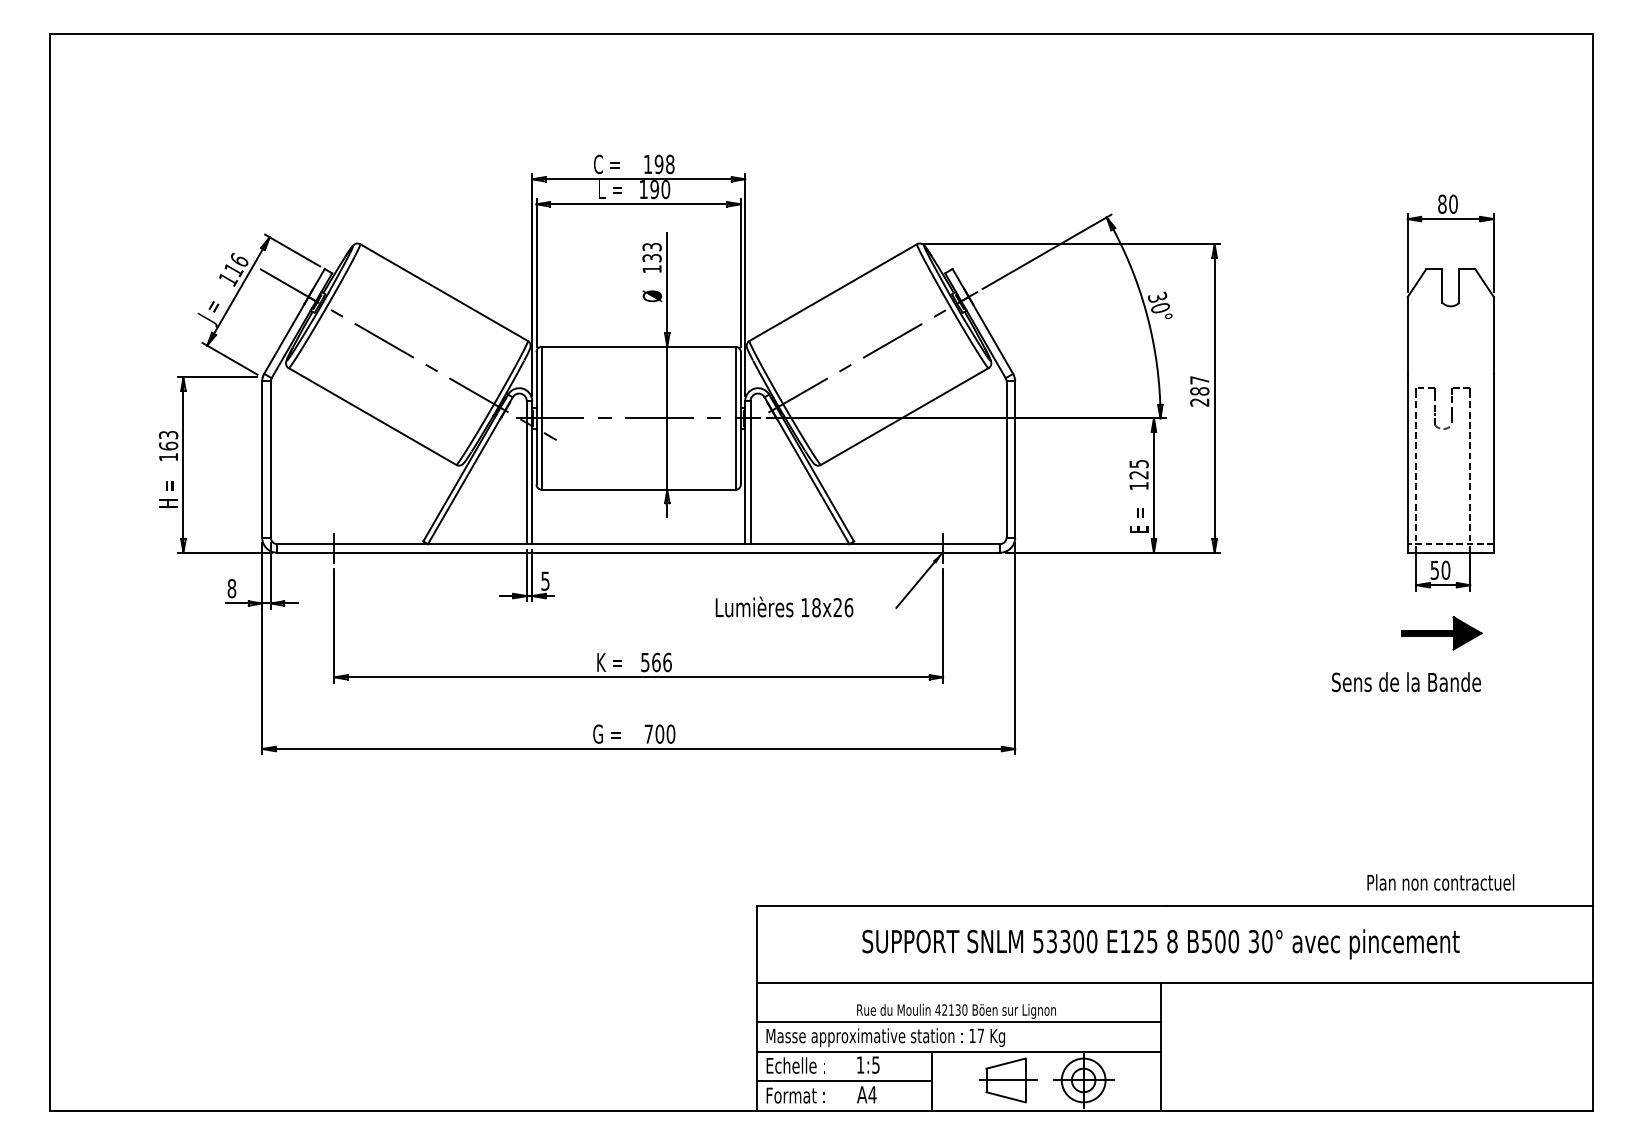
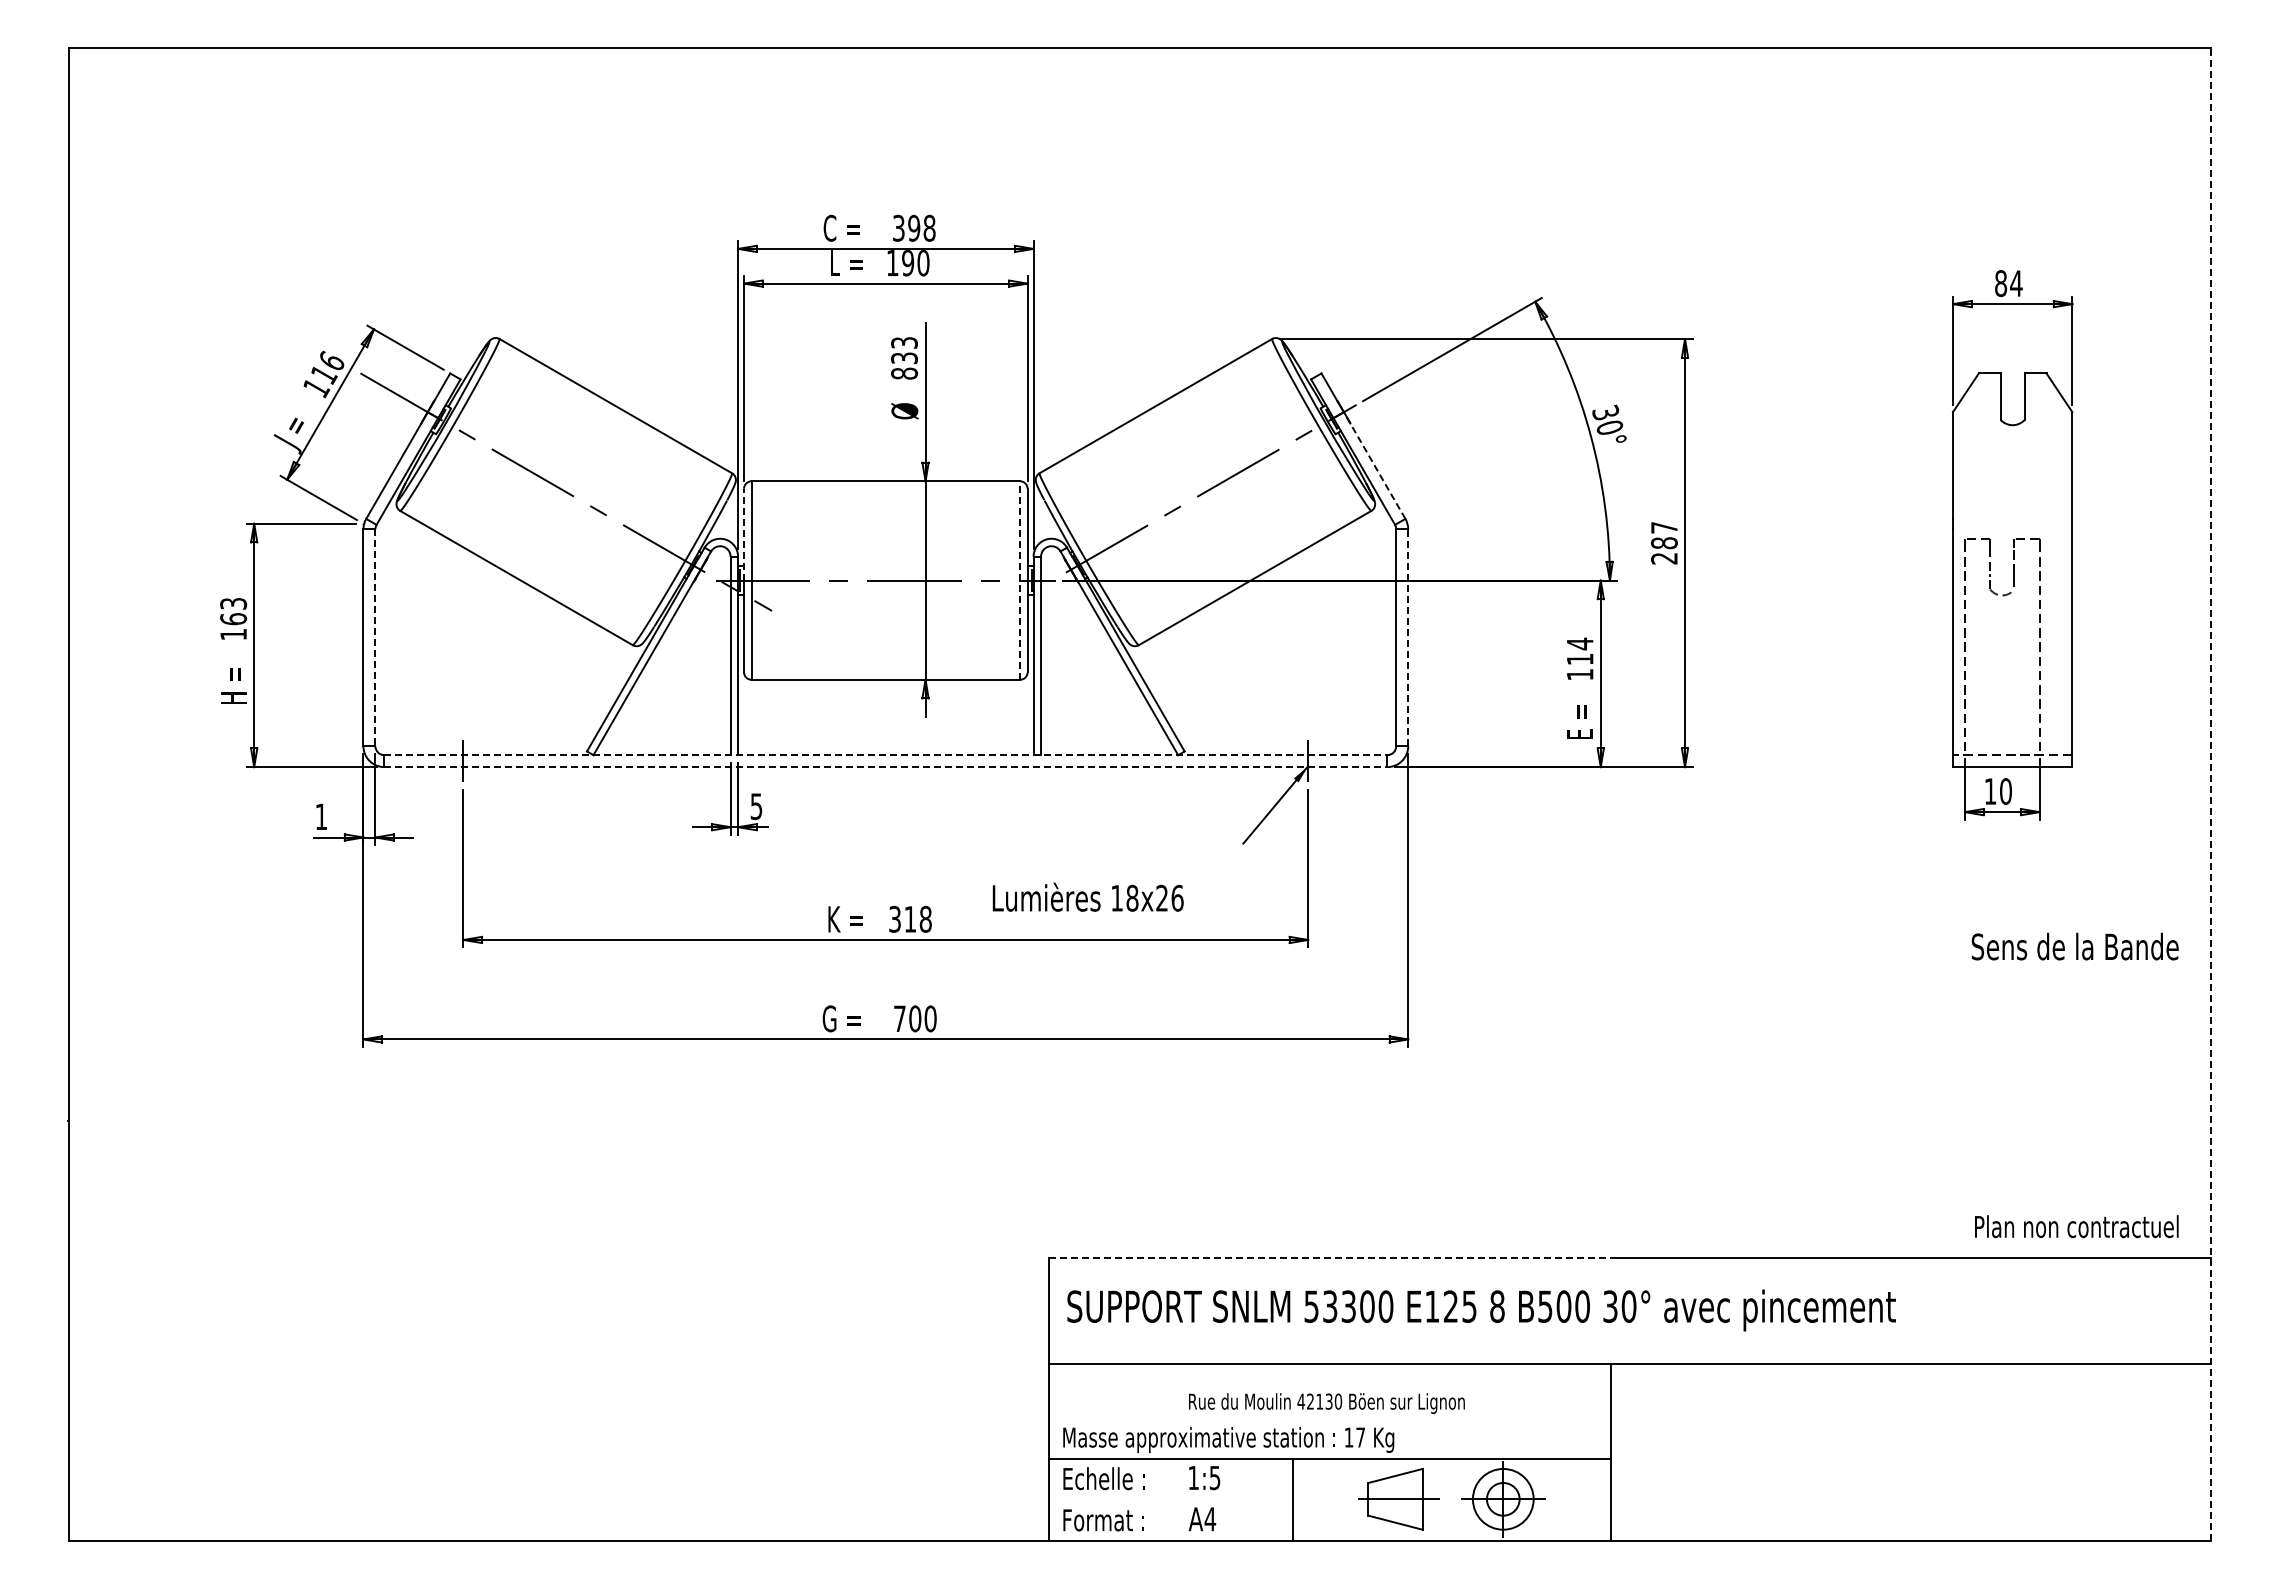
text: (647, 163) -> (898, 227), 198 -> 398
text: (1453, 204) -> (2016, 283), 80 -> 84
text: (652, 269) -> (904, 373), 133 -> 833
line: (990, 335) -> (1374, 465), solid -> dashed
line: (536, 385) -> (744, 534), solid -> dashed
line: (735, 418) -> (1020, 580), solid -> dashed
line: (1015, 459) -> (1408, 637), solid -> dashed
line: (270, 460) -> (375, 638), solid -> dashed
text: (1138, 469) -> (1579, 651), 125 -> 114
line: (639, 544) -> (886, 755), solid -> dashed
line: (639, 553) -> (886, 767), solid -> dashed
text: (1434, 570) -> (1990, 791), 50 -> 10
line: (1593, 572) -> (2210, 794), solid -> dashed
text: (231, 588) -> (321, 816), 8 -> 1
text: (784, 606) -> (1087, 896), moved
part: (1442, 633) -> (2000, 878), removed
text: (656, 661) -> (910, 918), 566 -> 318
text: (1405, 682) -> (2074, 946), moved
text: (1440, 882) -> (2076, 1226), moved
line: (961, 906) -> (1333, 1257), solid -> dashed
text: (1160, 944) -> (1481, 1310), moved
line: (959, 1022) -> (1330, 1418), removed
line: (843, 1081) -> (1170, 1500), removed

